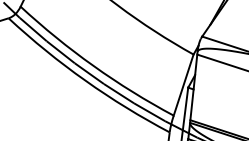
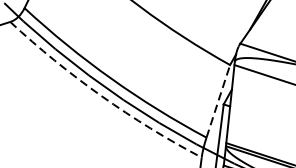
arc: (85, 80) -> (101, 95), solid -> dashed
line: (183, 84) -> (218, 100), solid -> dashed

